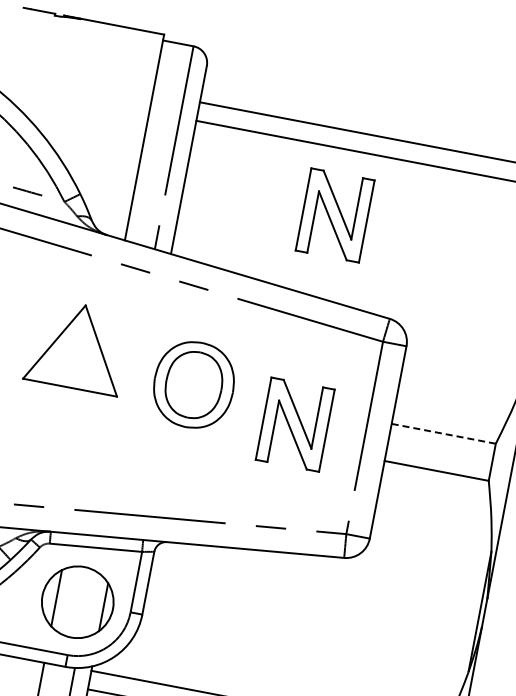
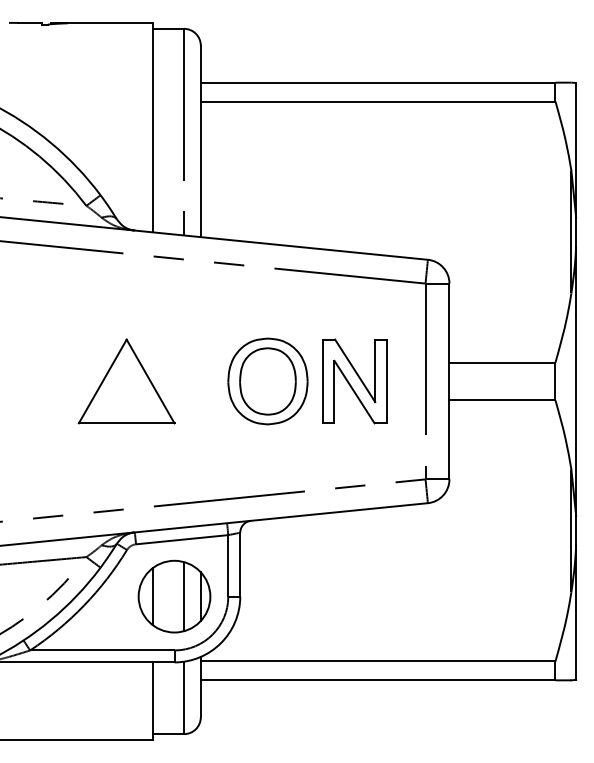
part: (334, 215) -> (354, 168), removed
part: (77, 346) -> (126, 381), moved
part: (193, 384) -> (267, 381), moved
line: (442, 433) -> (501, 362), dashed -> solid
line: (87, 603) -> (184, 596), added

